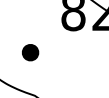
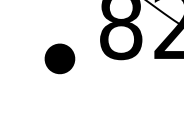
part: (30, 52) -> (59, 58), moved

